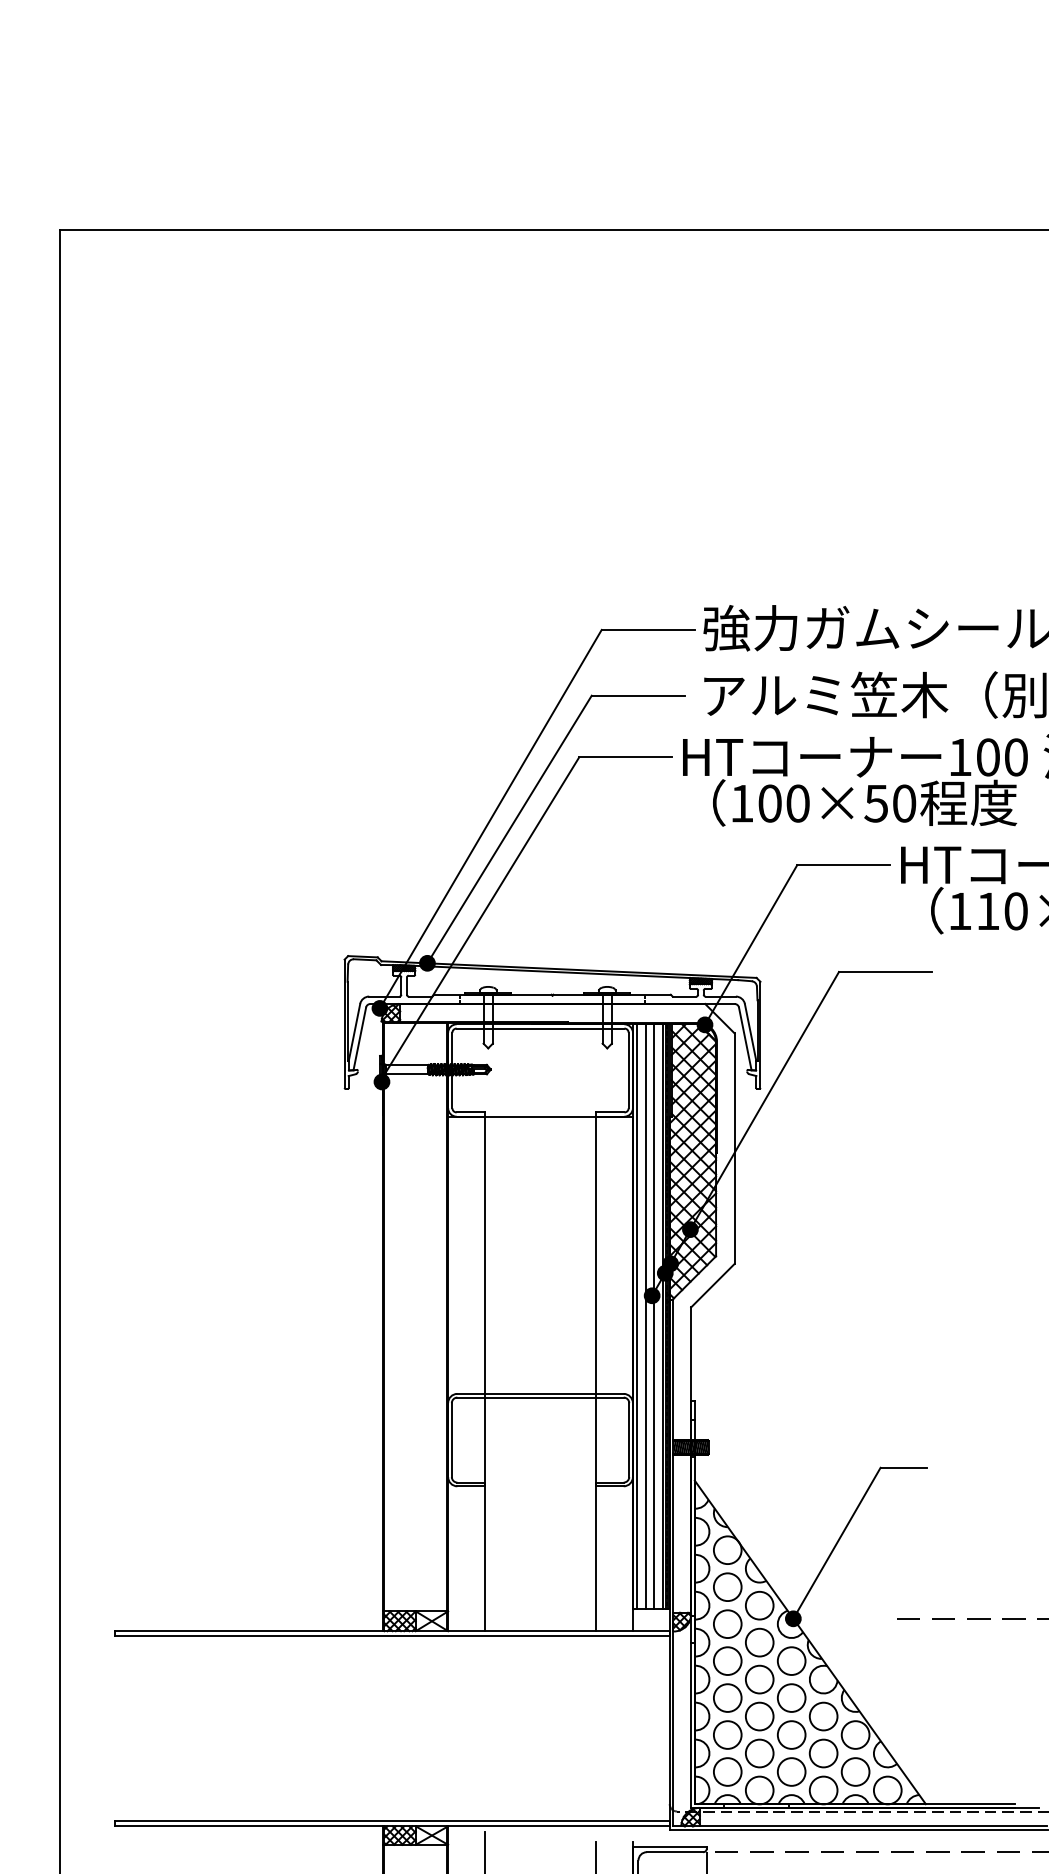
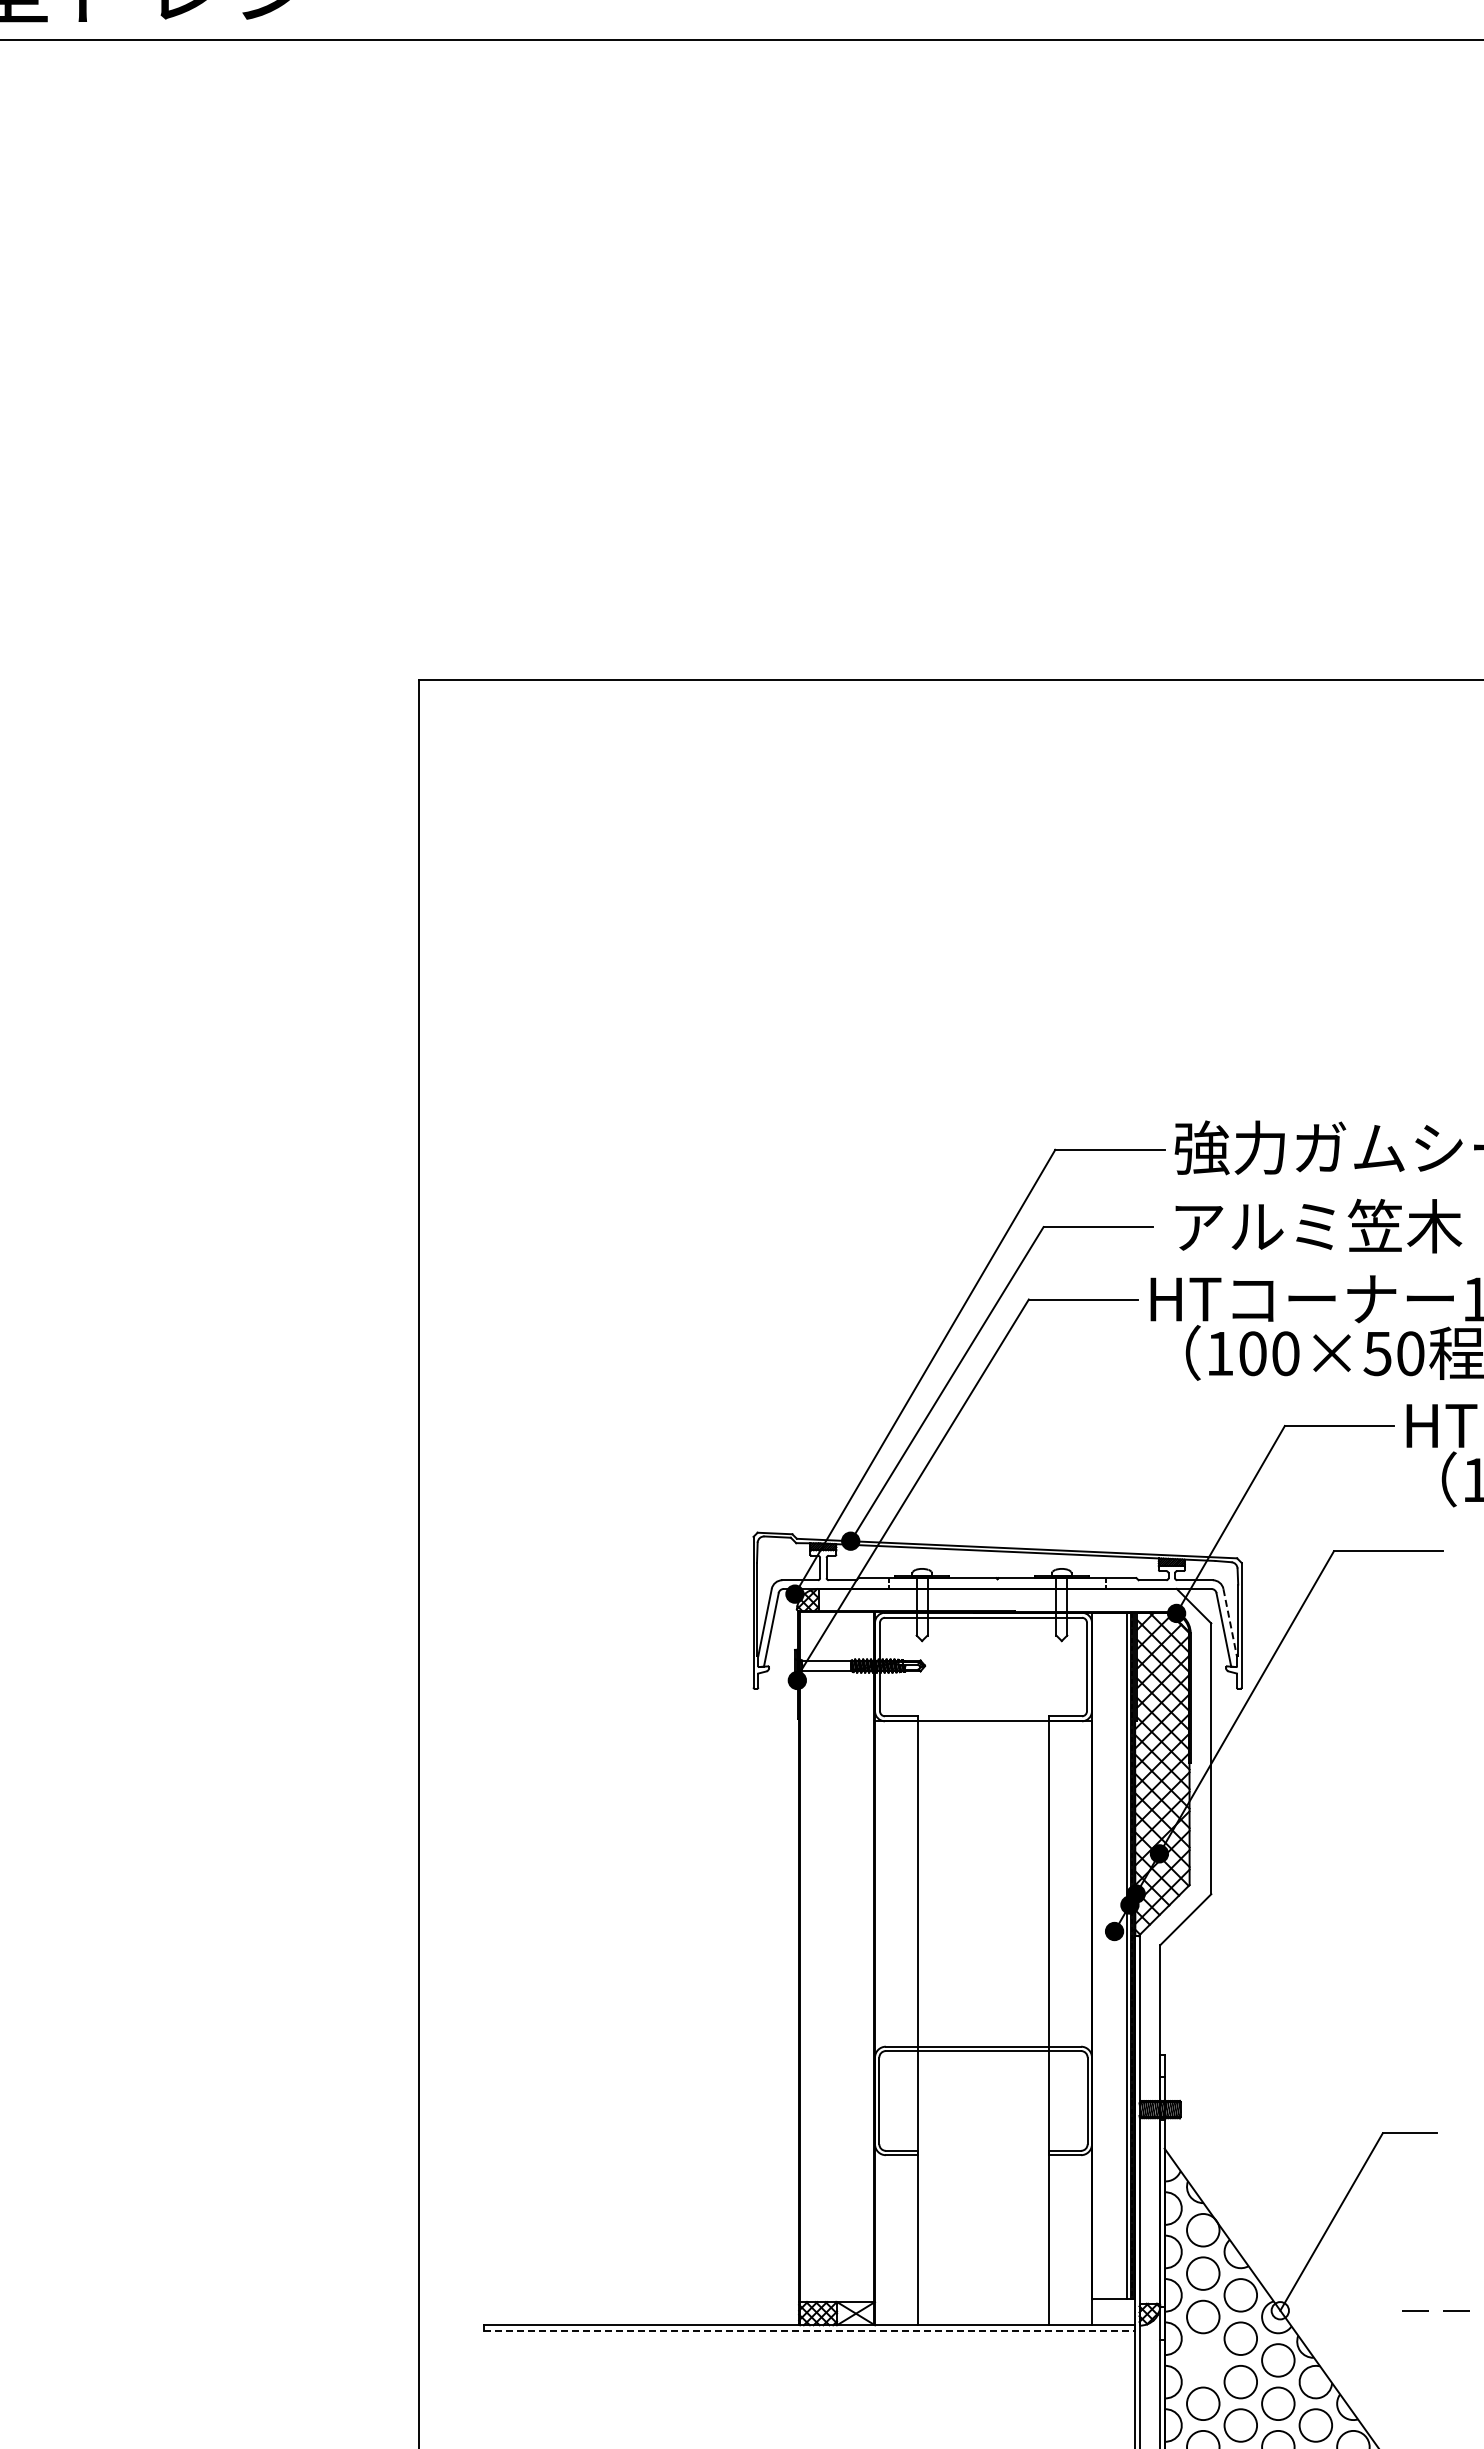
line: (750, 1033) -> (1230, 1623), solid -> dashed
line: (636, 1316) -> (1096, 1955), removed
line: (645, 1316) -> (1106, 1955), removed
line: (654, 1316) -> (1117, 1955), removed
fill: (792, 1618) -> (1279, 2310), removed
line: (393, 1636) -> (810, 2331), solid -> dashed
circle: (727, 1661) -> (1203, 2360), removed

